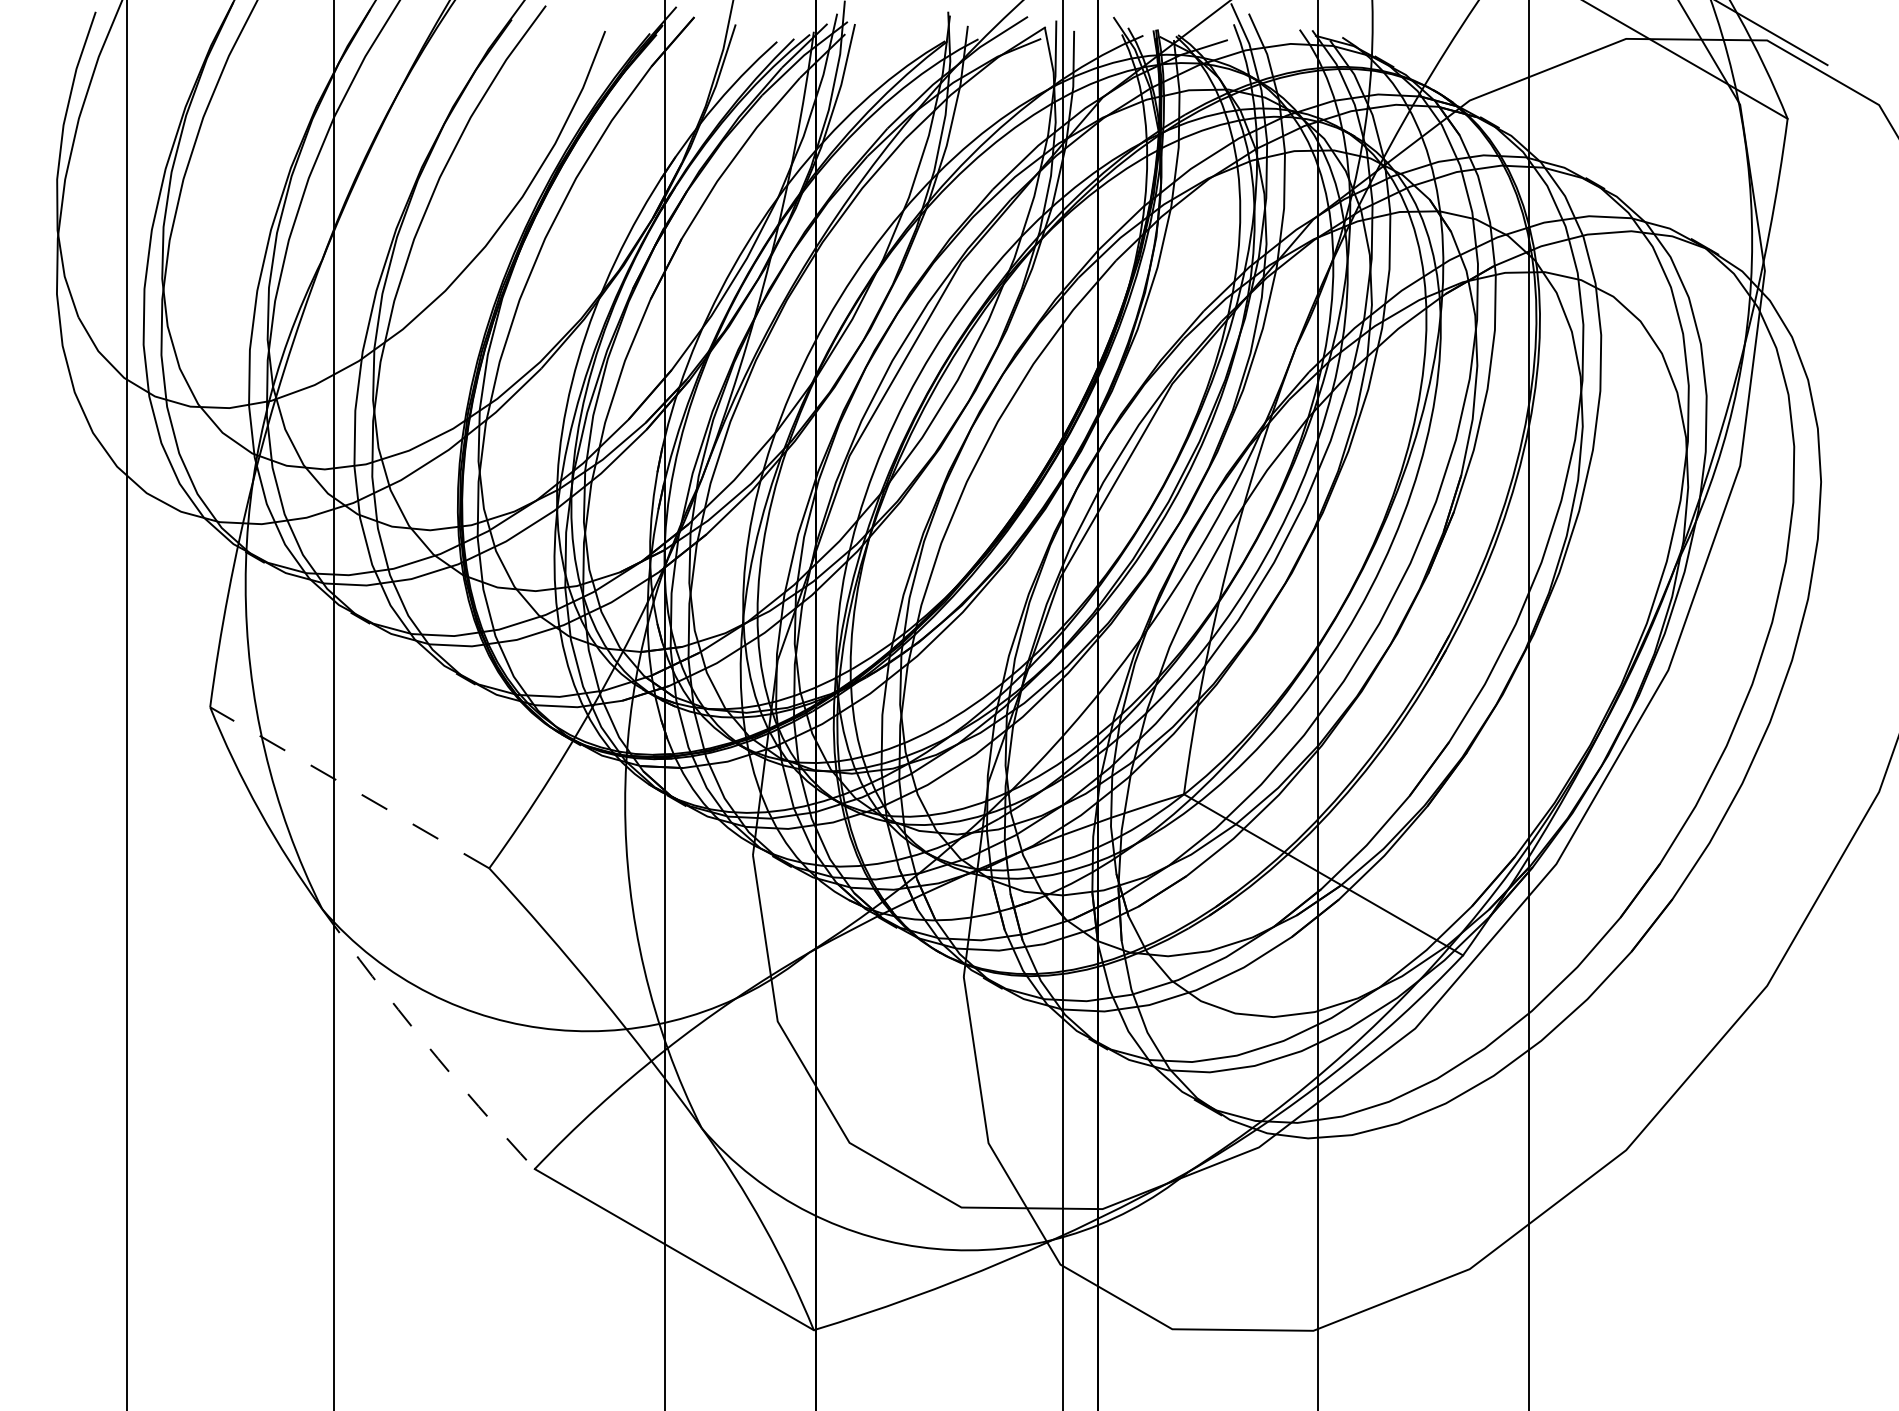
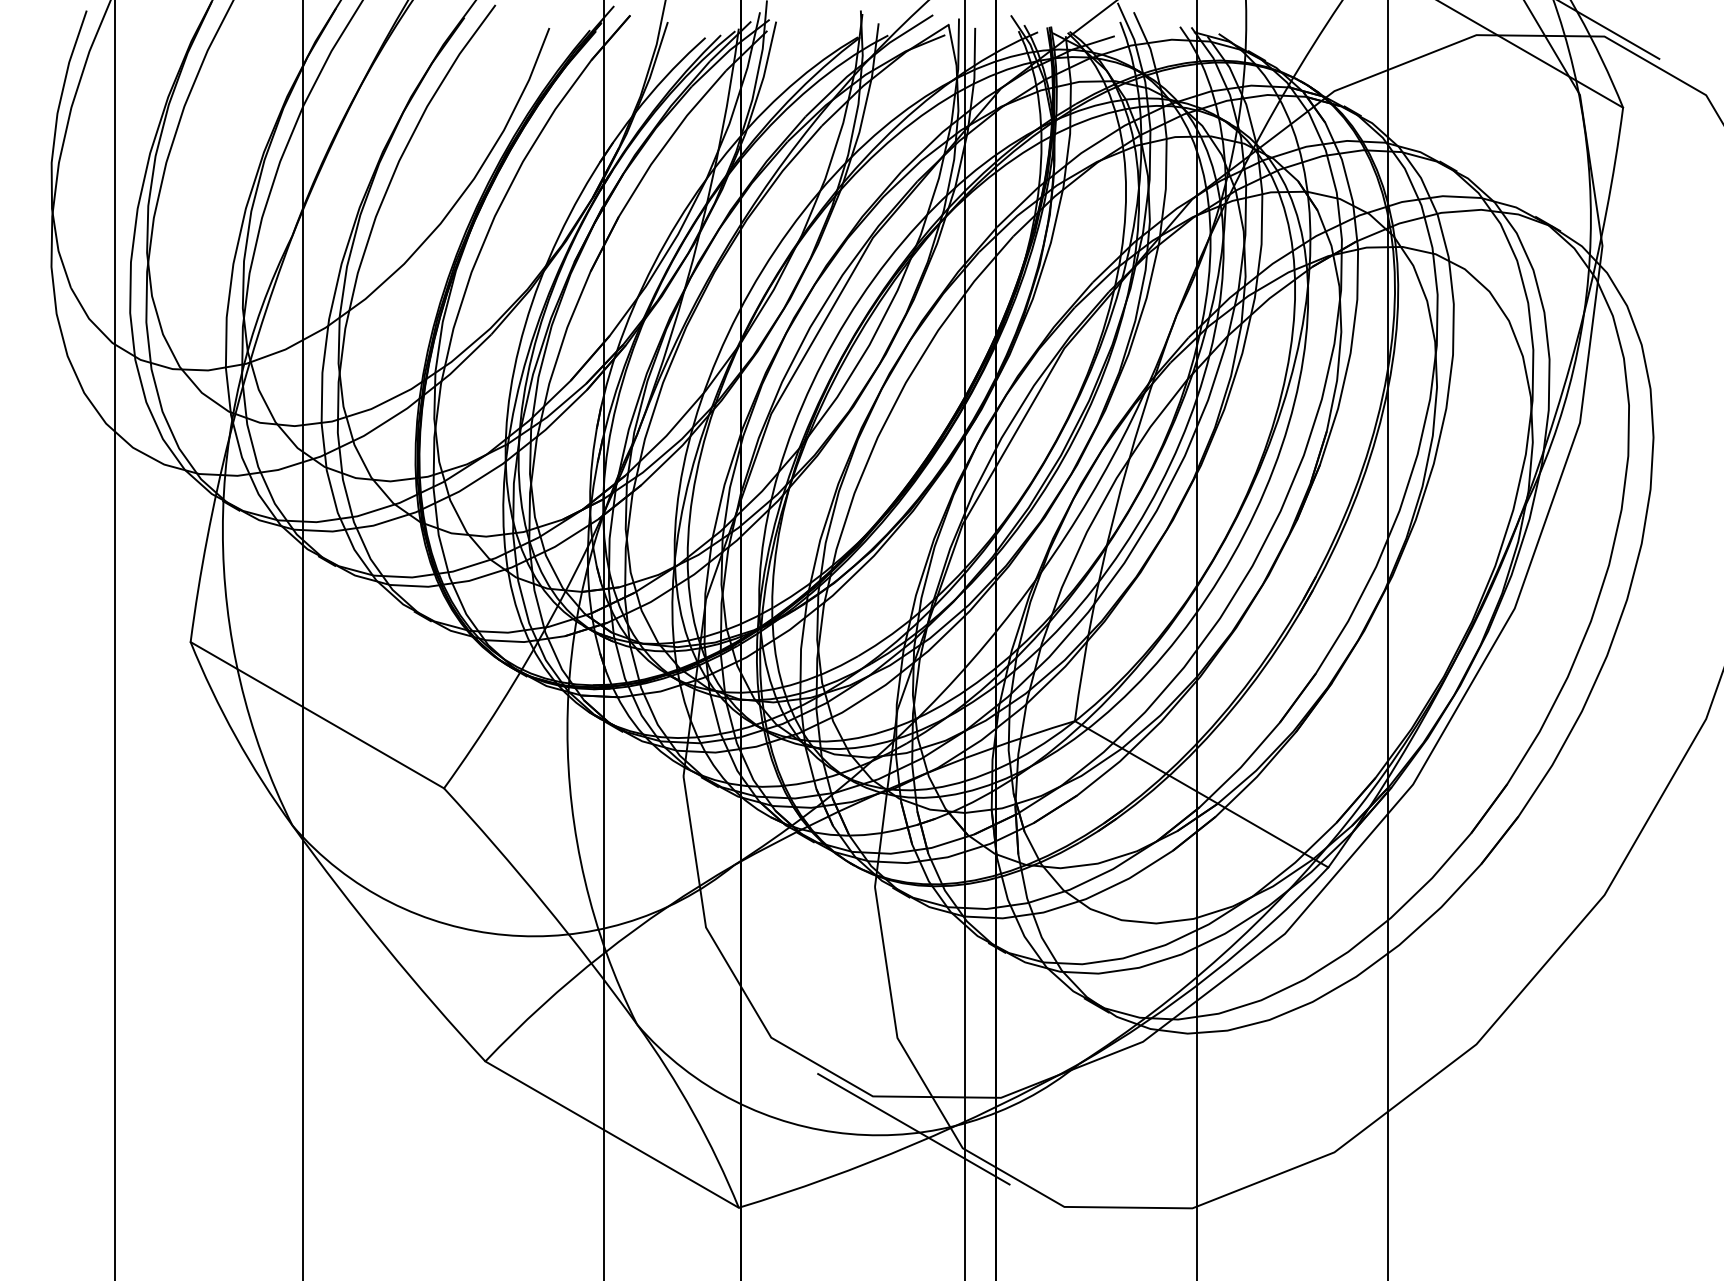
line: (349, 787) -> (317, 714), dashed -> solid
arc: (424, 1042) -> (385, 946), dashed -> solid
line: (1006, 1243) -> (913, 1129), added

